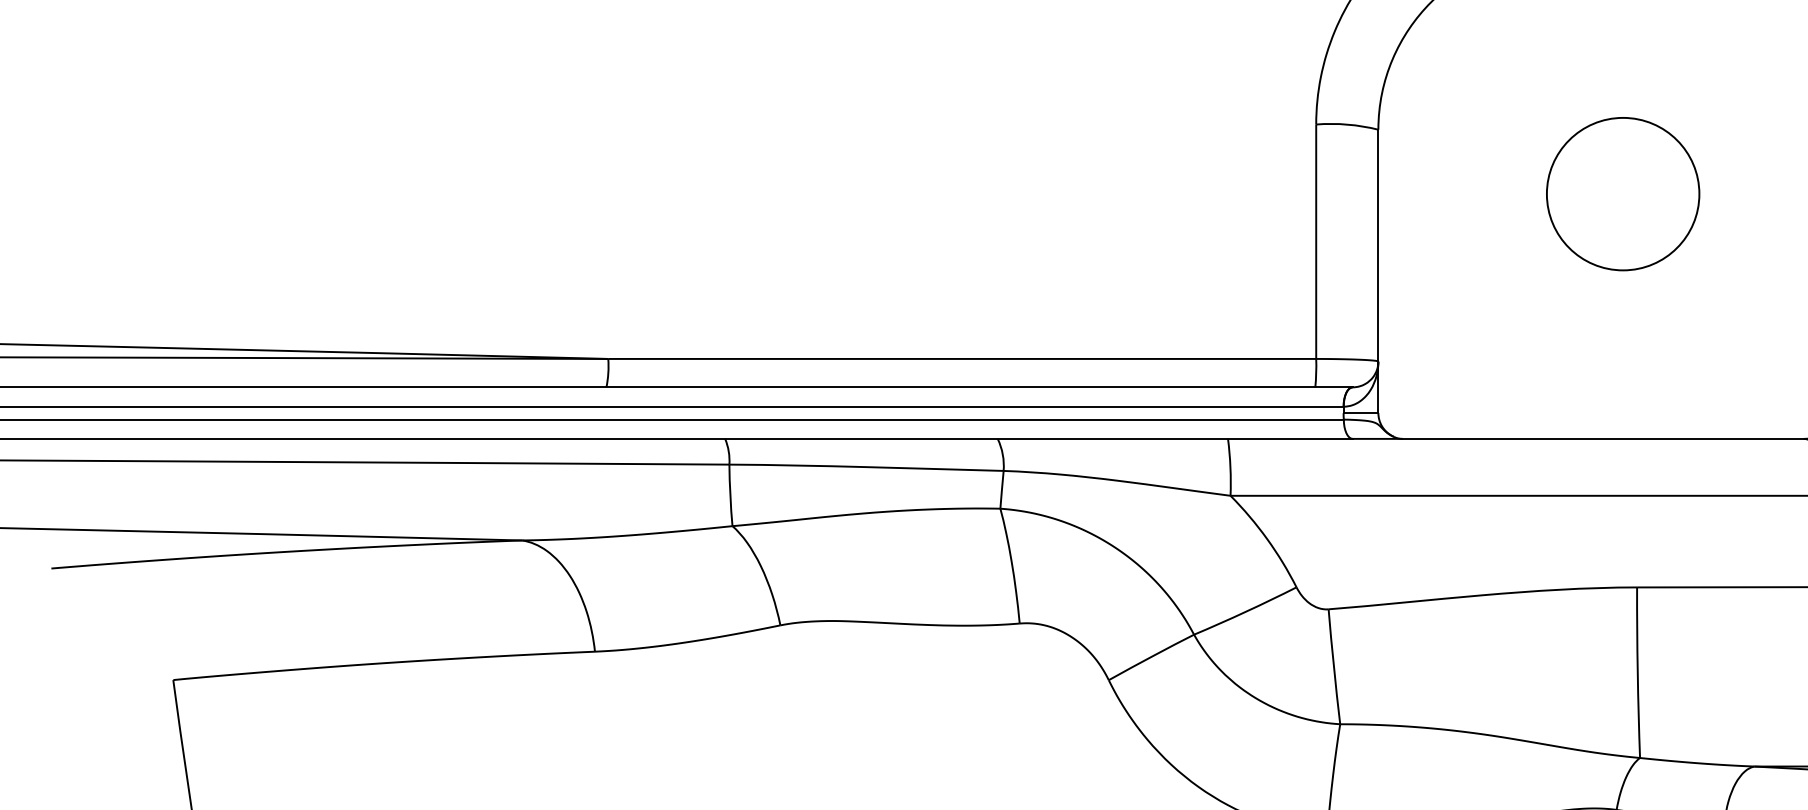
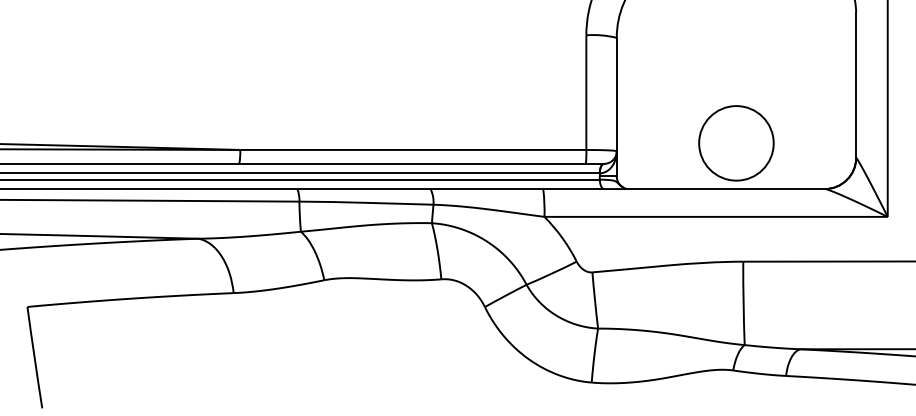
circle: (1623, 194) -> (736, 143), moved

